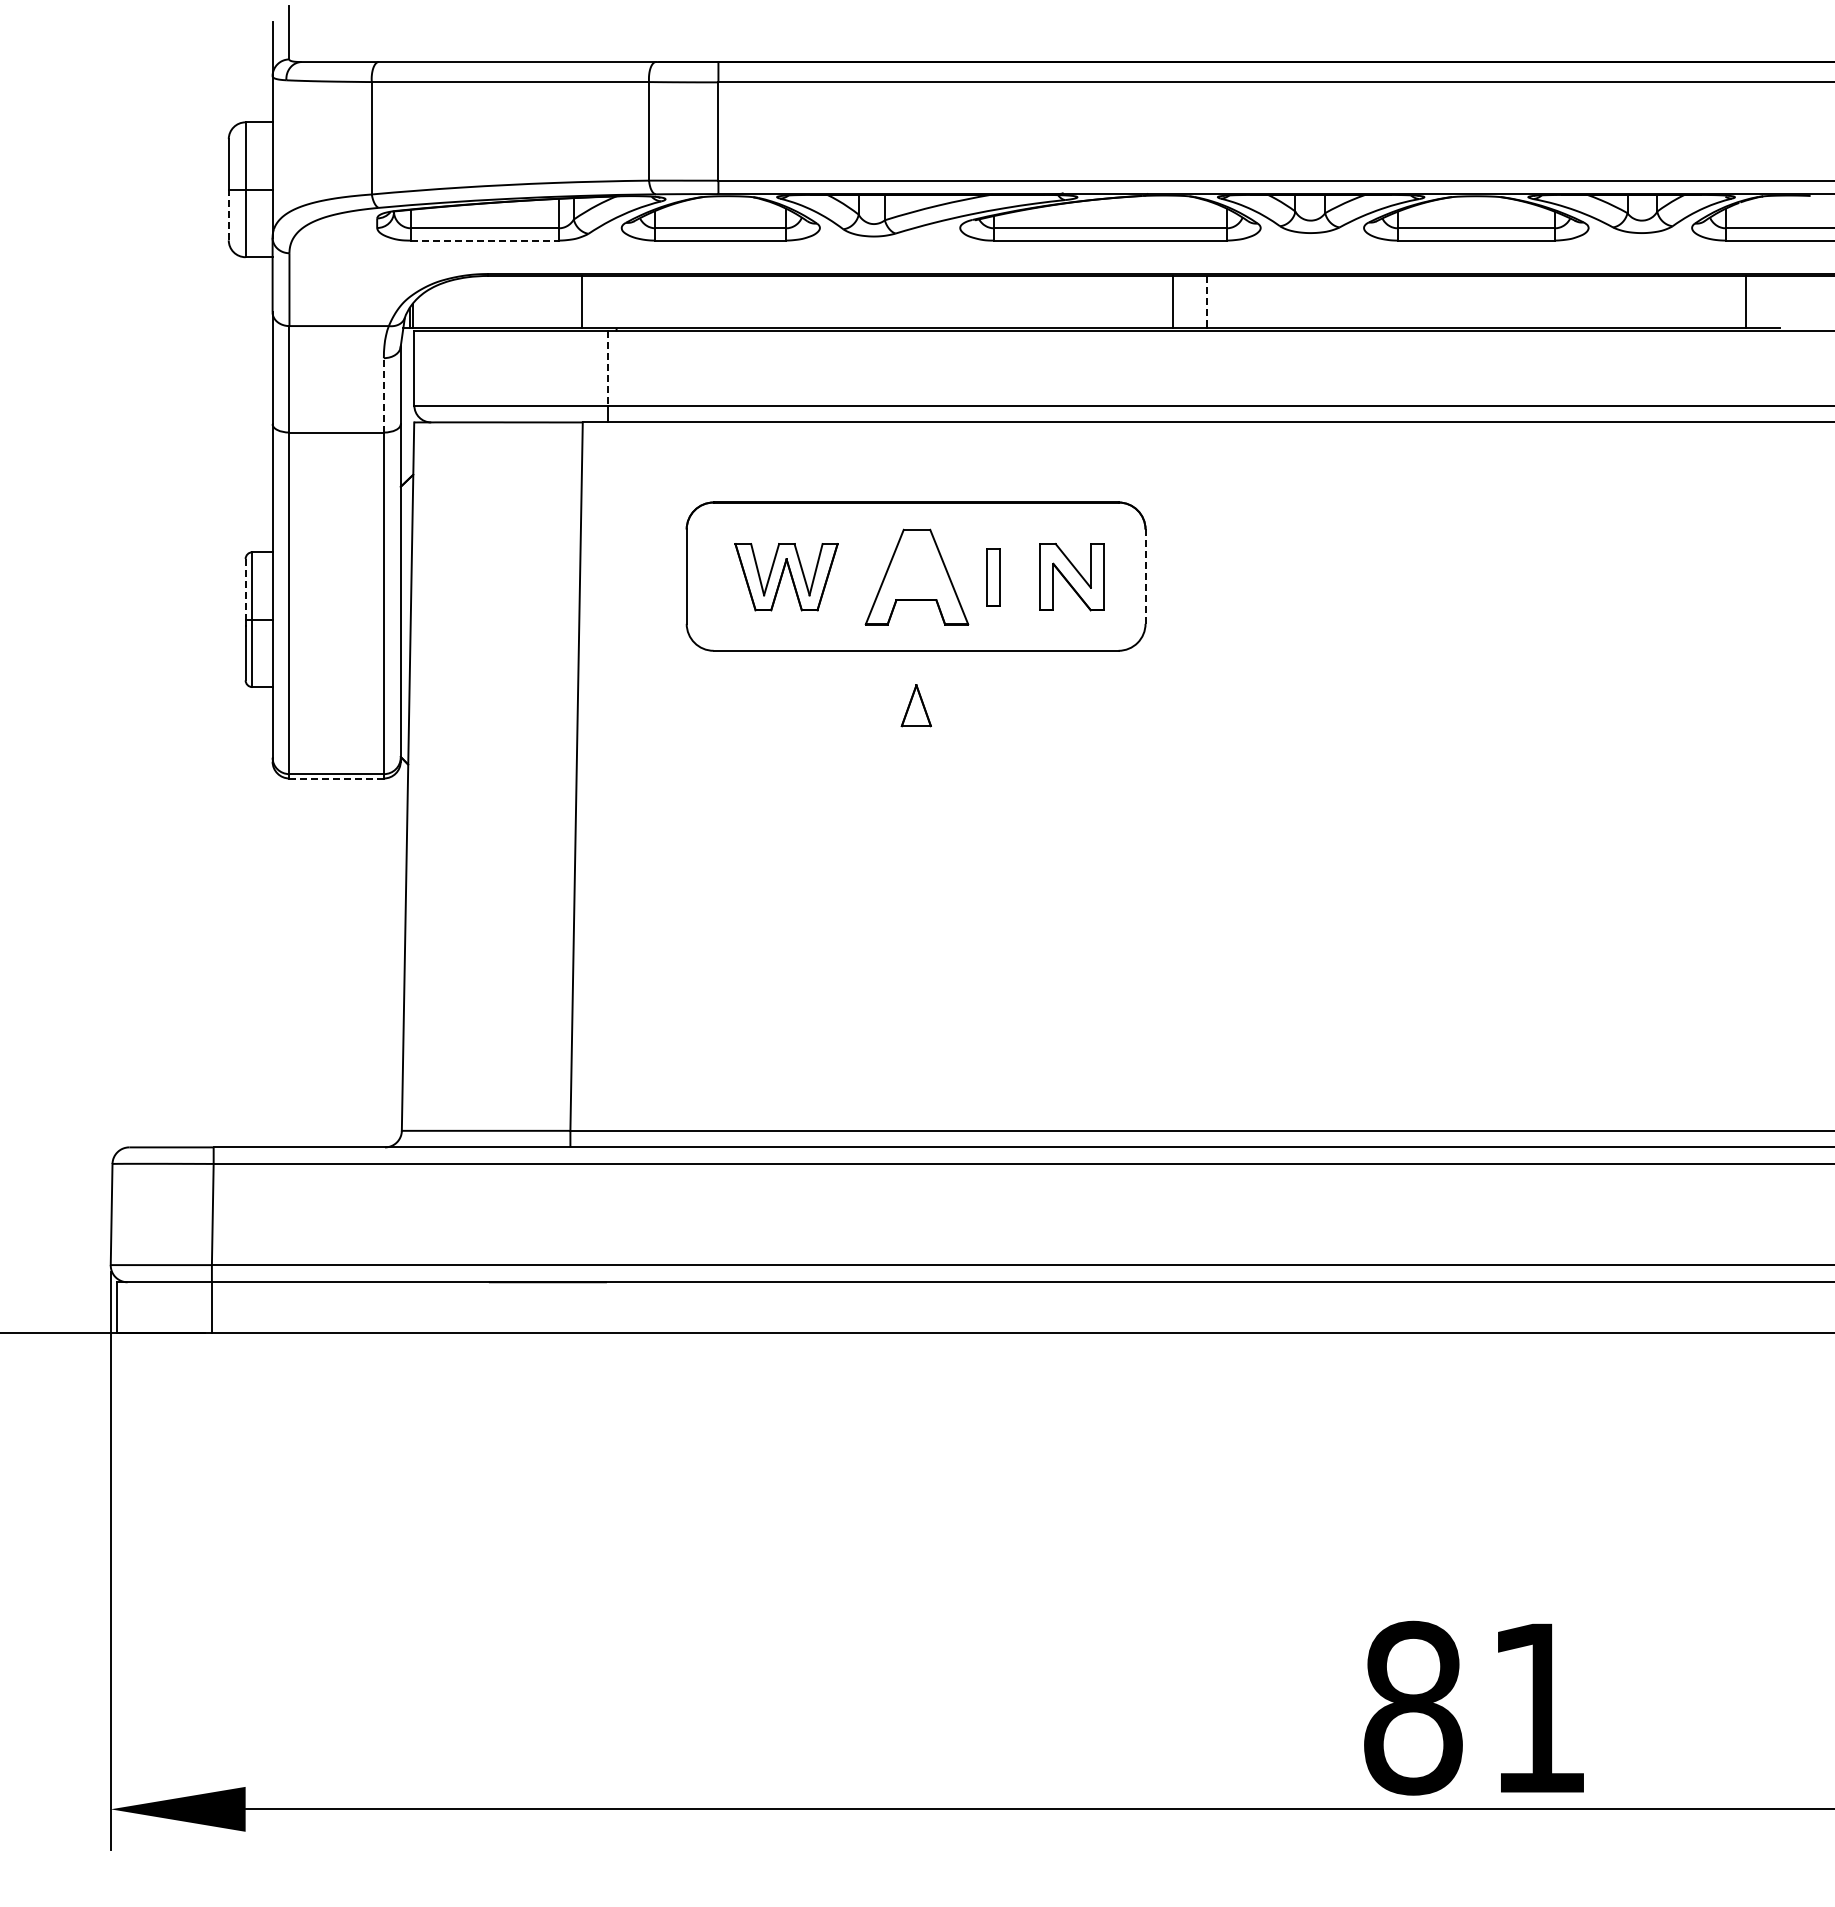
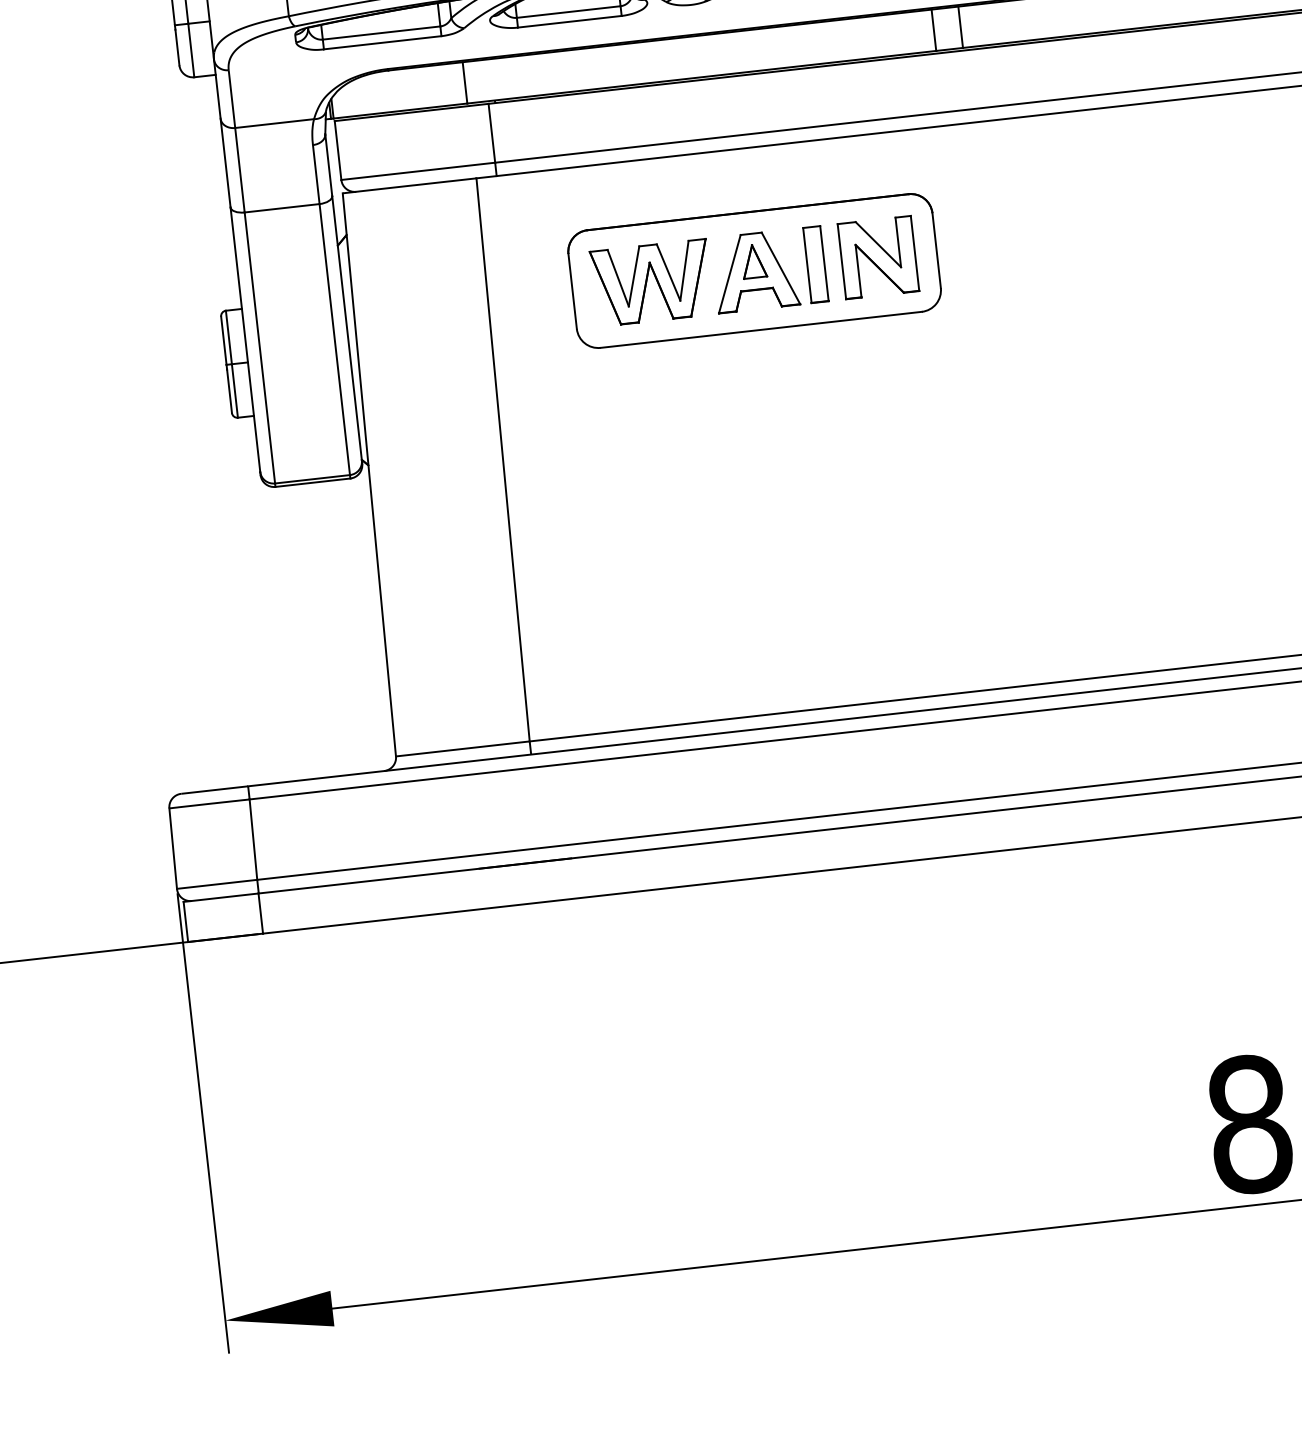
line: (228, 217) -> (177, 47), dashed -> solid
line: (485, 240) -> (383, 42), dashed -> solid
line: (1206, 302) -> (960, 27), dashed -> solid
line: (608, 368) -> (492, 133), dashed -> solid
line: (383, 394) -> (315, 173), dashed -> solid
part: (786, 576) -> (651, 282), size x1.43
part: (1071, 576) -> (877, 257), size x1.43
line: (1145, 576) -> (936, 250), dashed -> solid
part: (993, 577) -> (816, 264), size x1.67
line: (245, 589) -> (223, 340), dashed -> solid
part: (915, 705) -> (753, 261), moved
line: (337, 778) -> (313, 482), dashed -> solid

